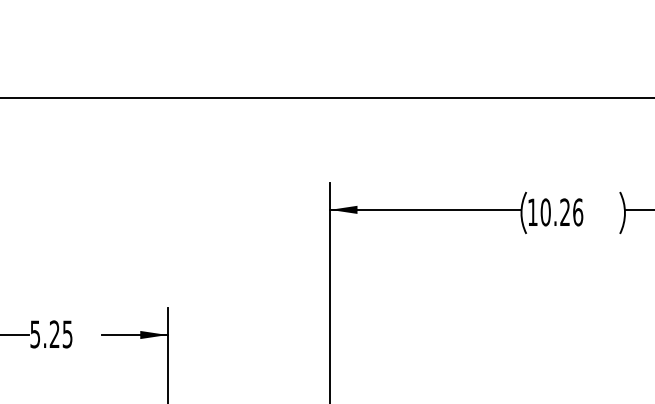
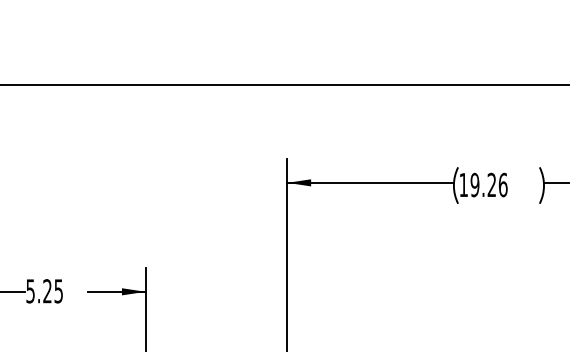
text: (545, 212) -> (474, 185), 10.26 -> 19.26

